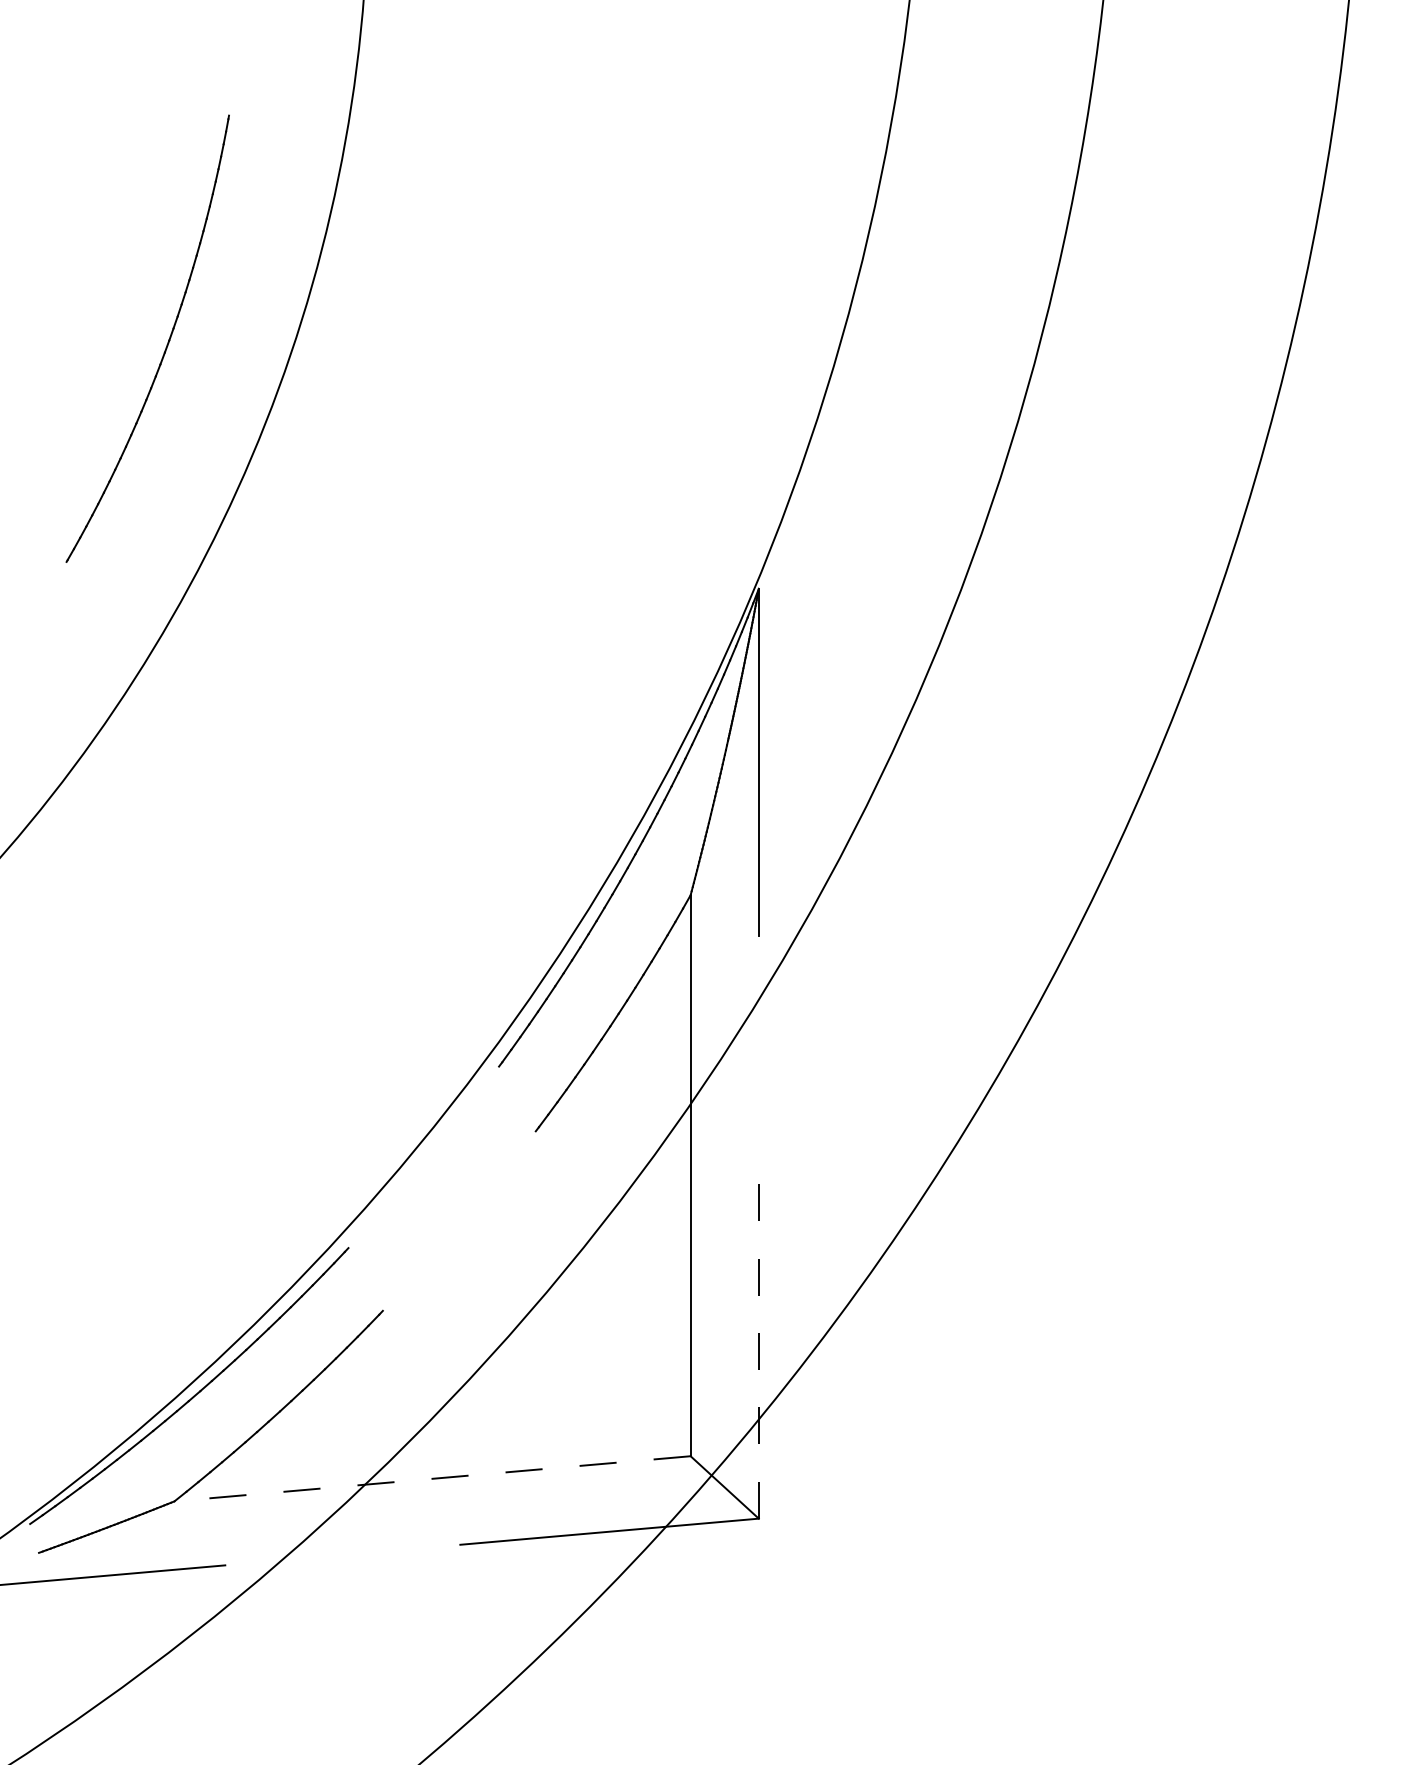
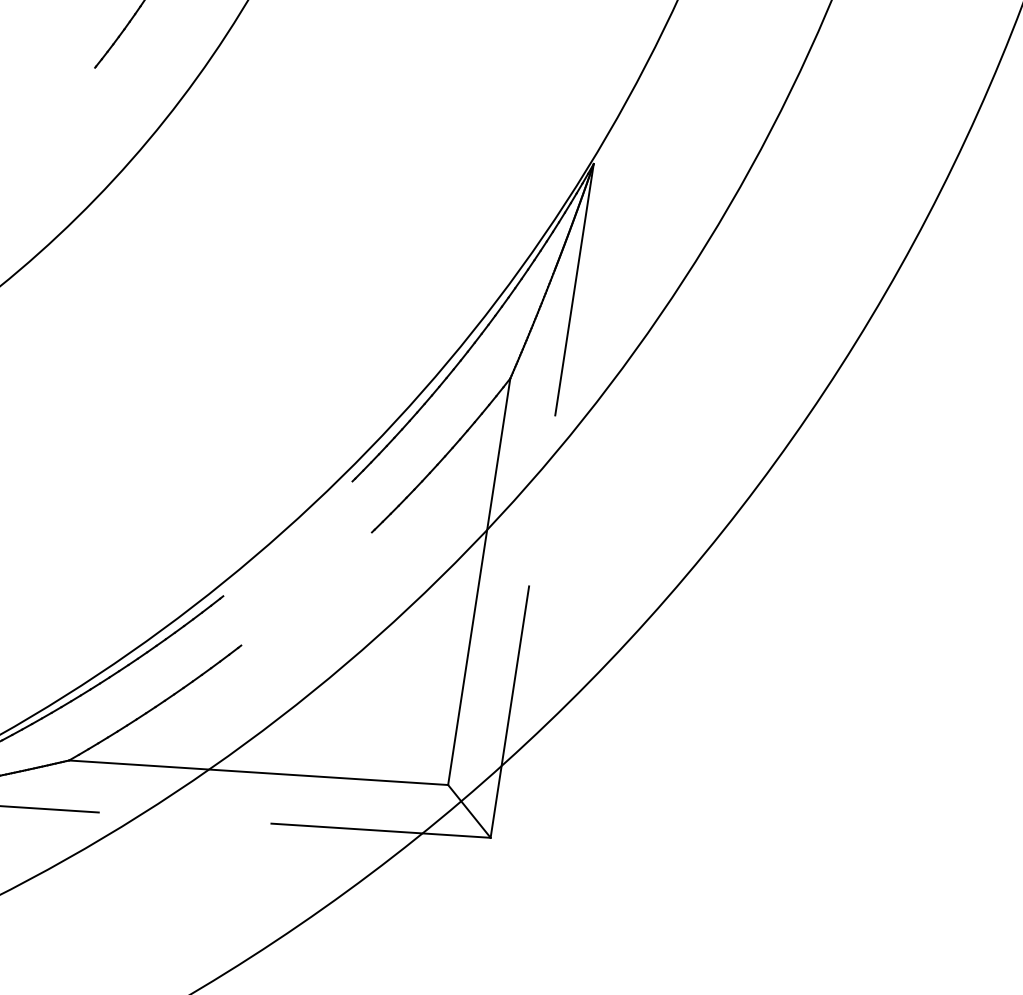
line: (758, 1344) -> (509, 711), dashed -> solid
line: (432, 1478) -> (258, 772), dashed -> solid

